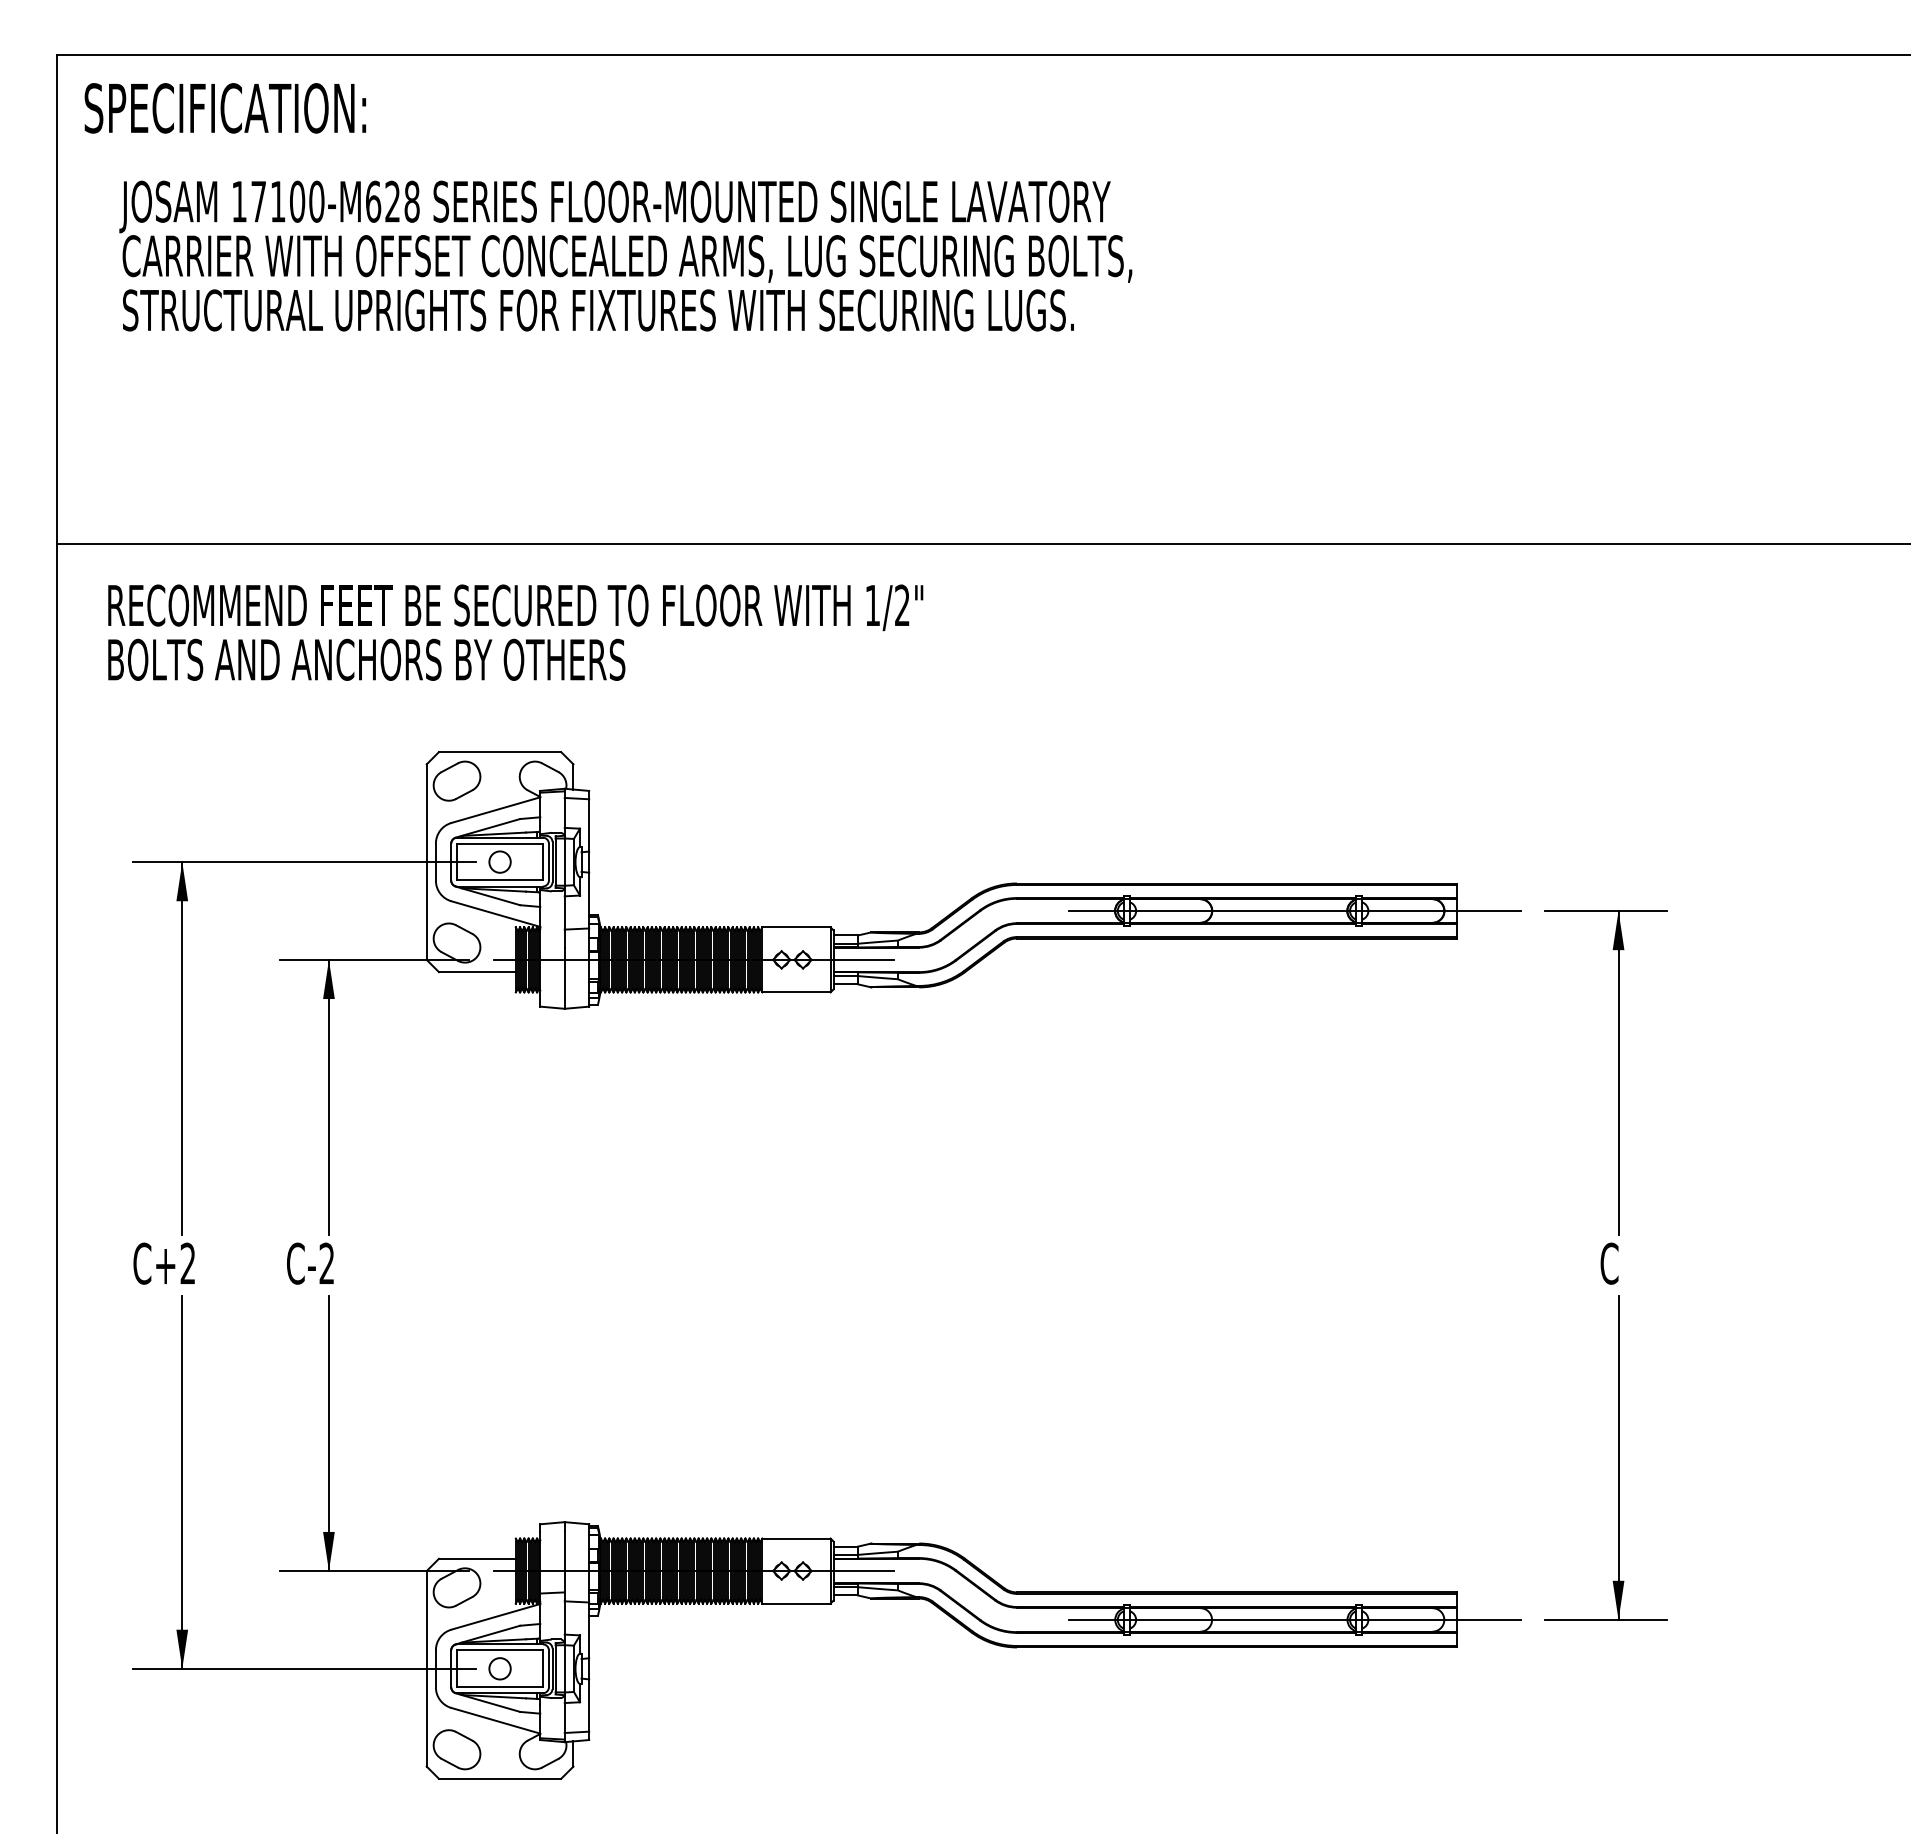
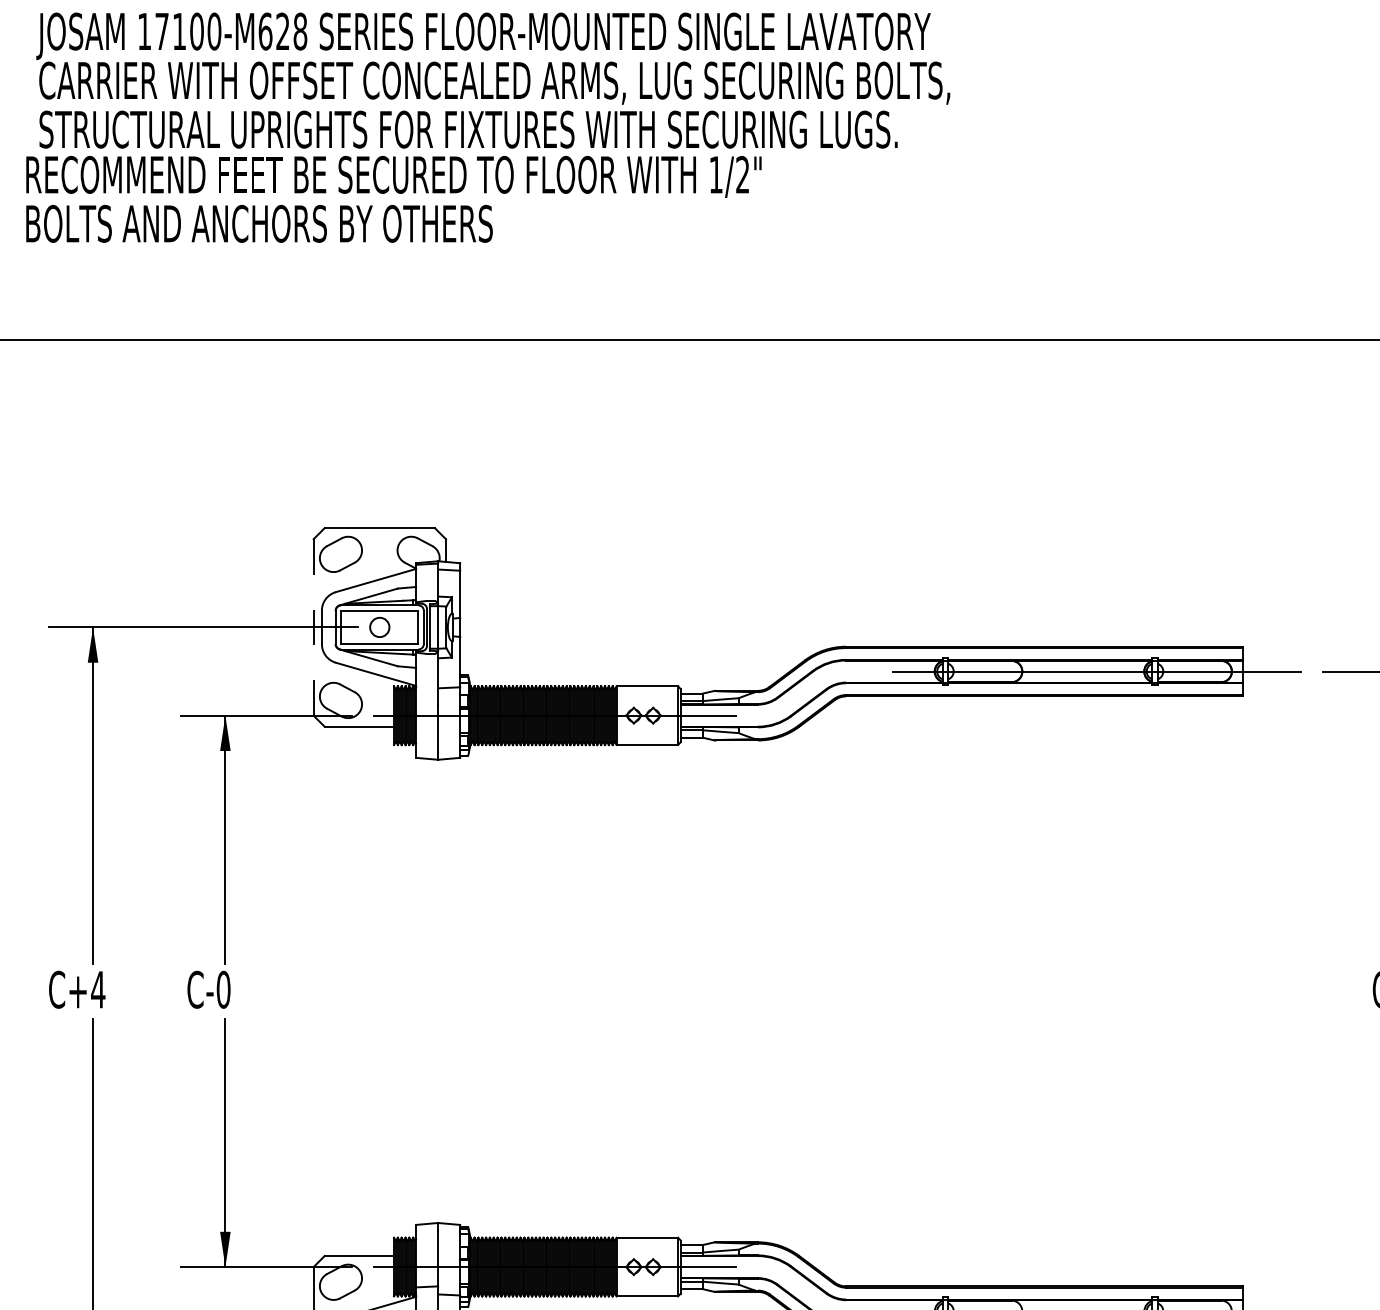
part: (514, 638) -> (392, 204), moved
line: (426, 862) -> (313, 627), solid -> dashed
text: (188, 1262) -> (98, 988), C+2 -> C+4
text: (326, 1263) -> (223, 989), C-2 -> C-0

